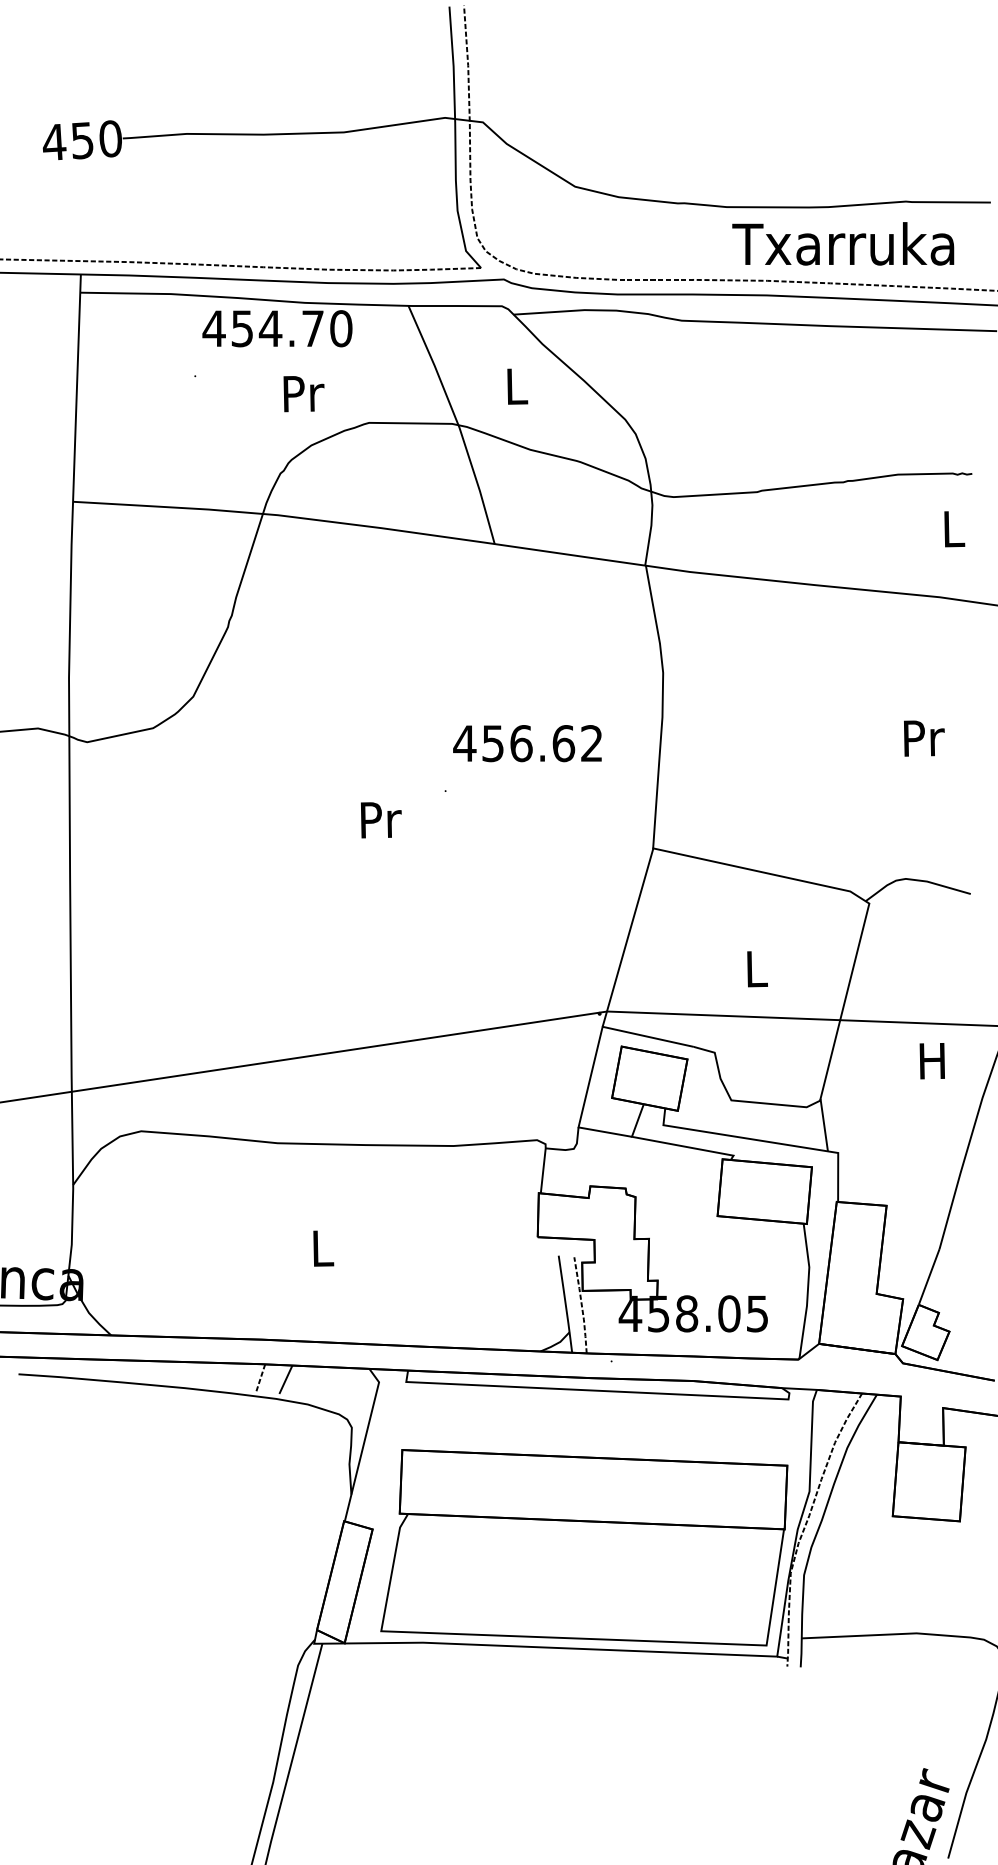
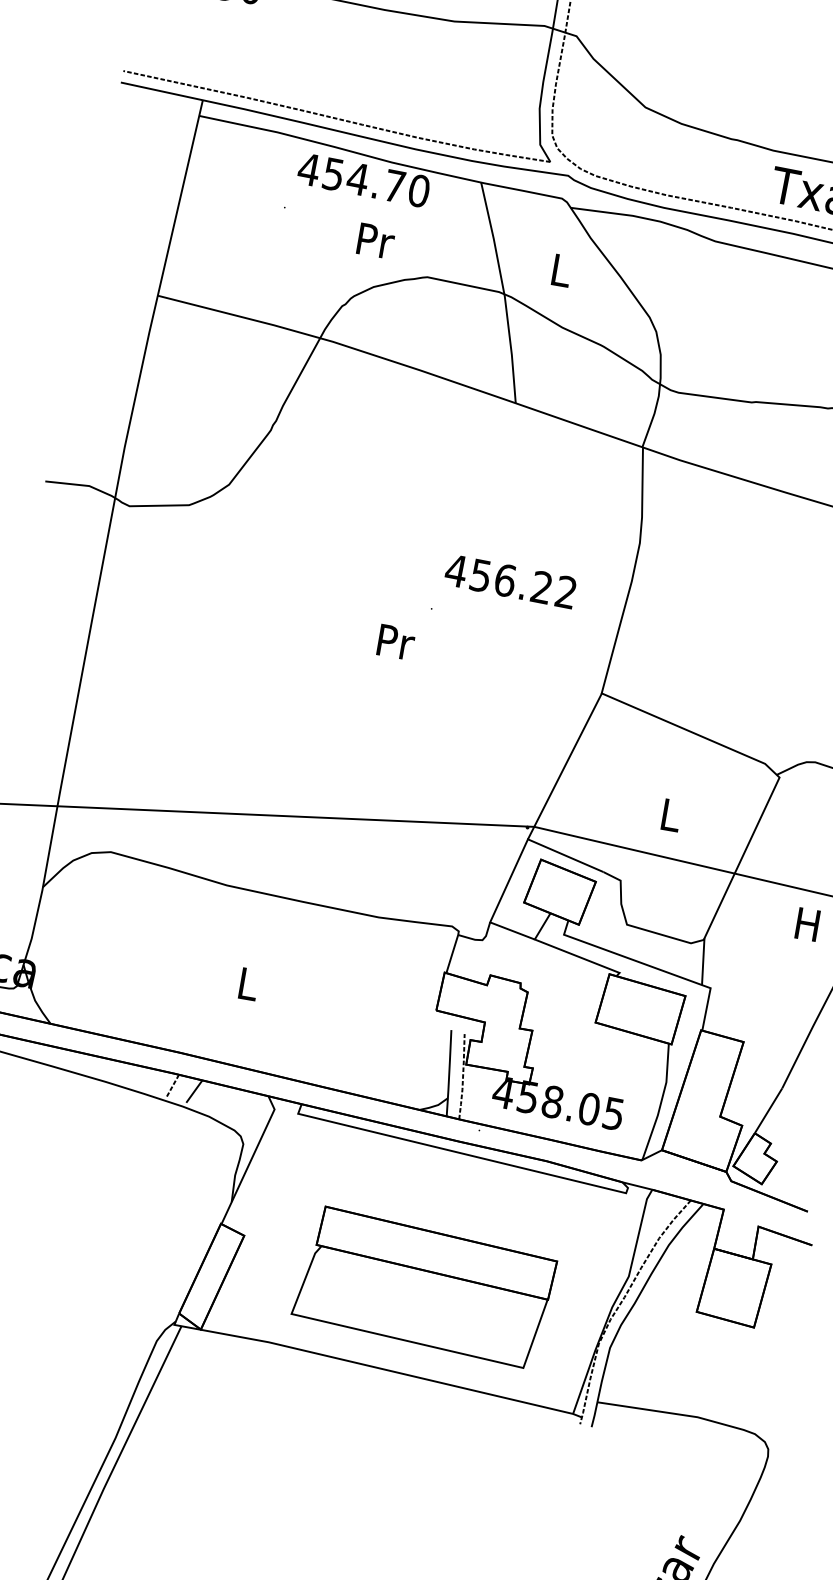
text: (563, 743) -> (541, 587), 456.62 -> 456.22
text: (381, 820) -> (396, 642), moved
part: (584, 1547) -> (424, 1287), size x0.7

